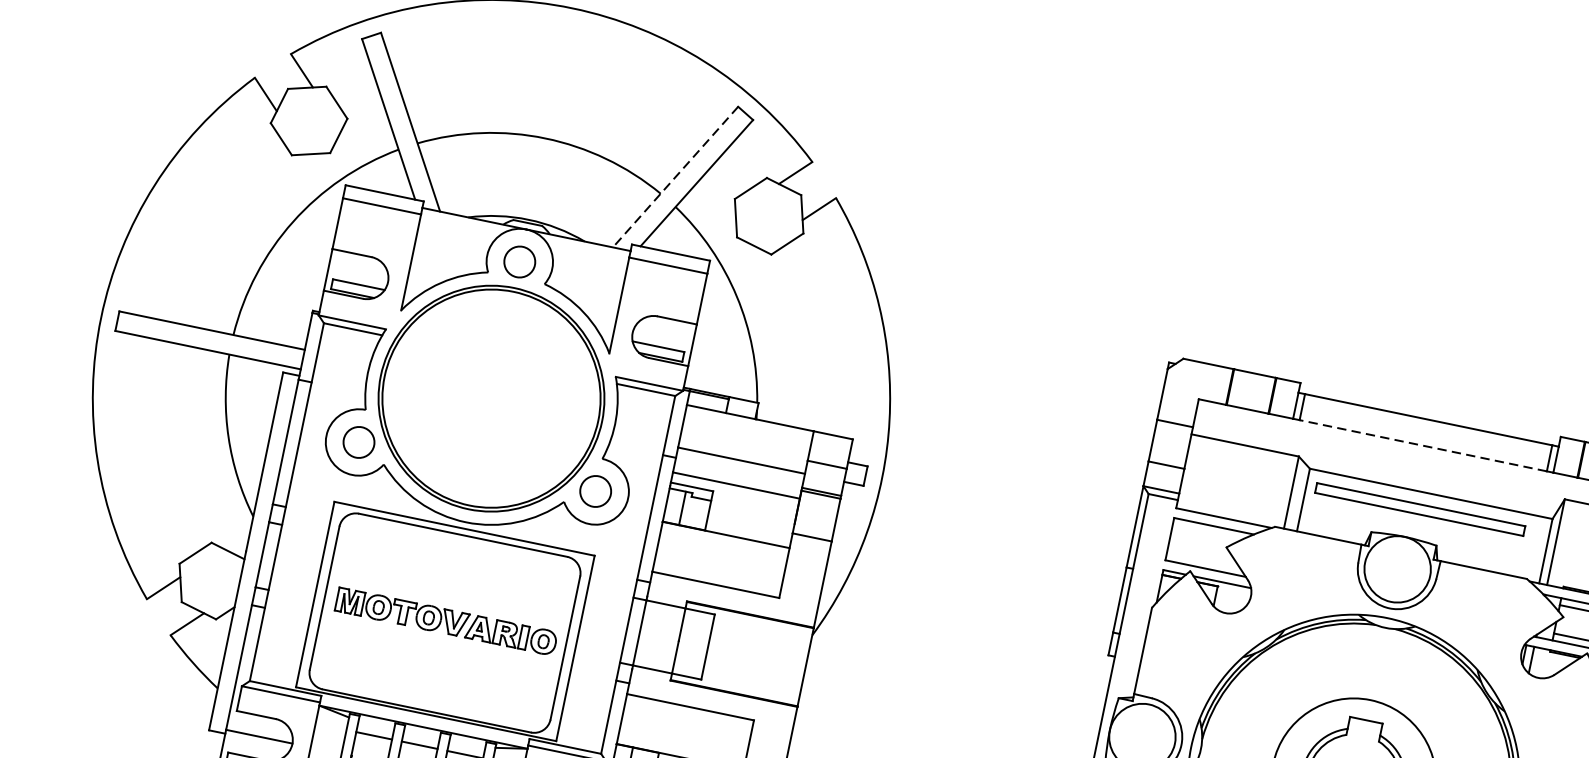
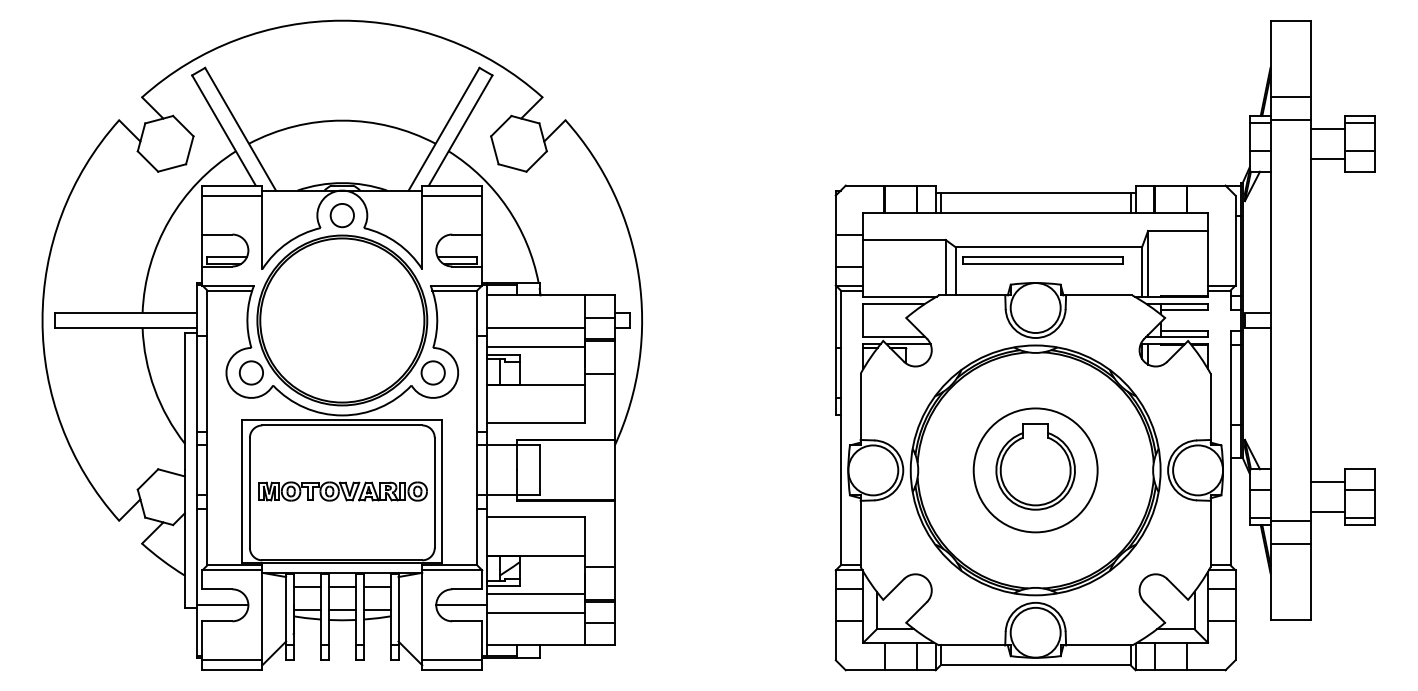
line: (676, 177) -> (444, 129), dashed -> solid
line: (1422, 446) -> (1035, 213), dashed -> solid

